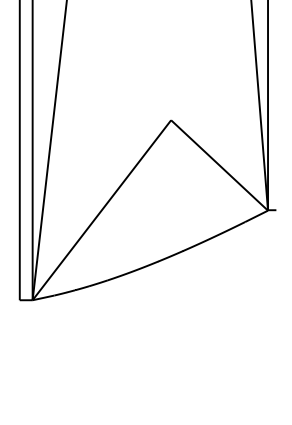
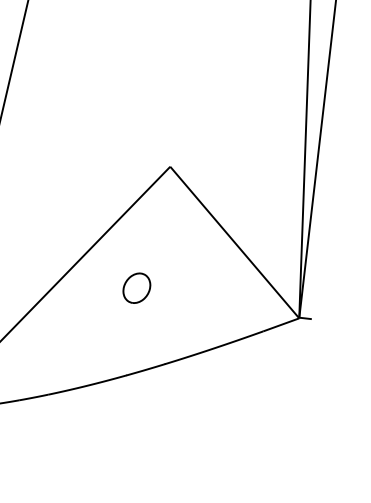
part: (157, 203) -> (135, 288), added

